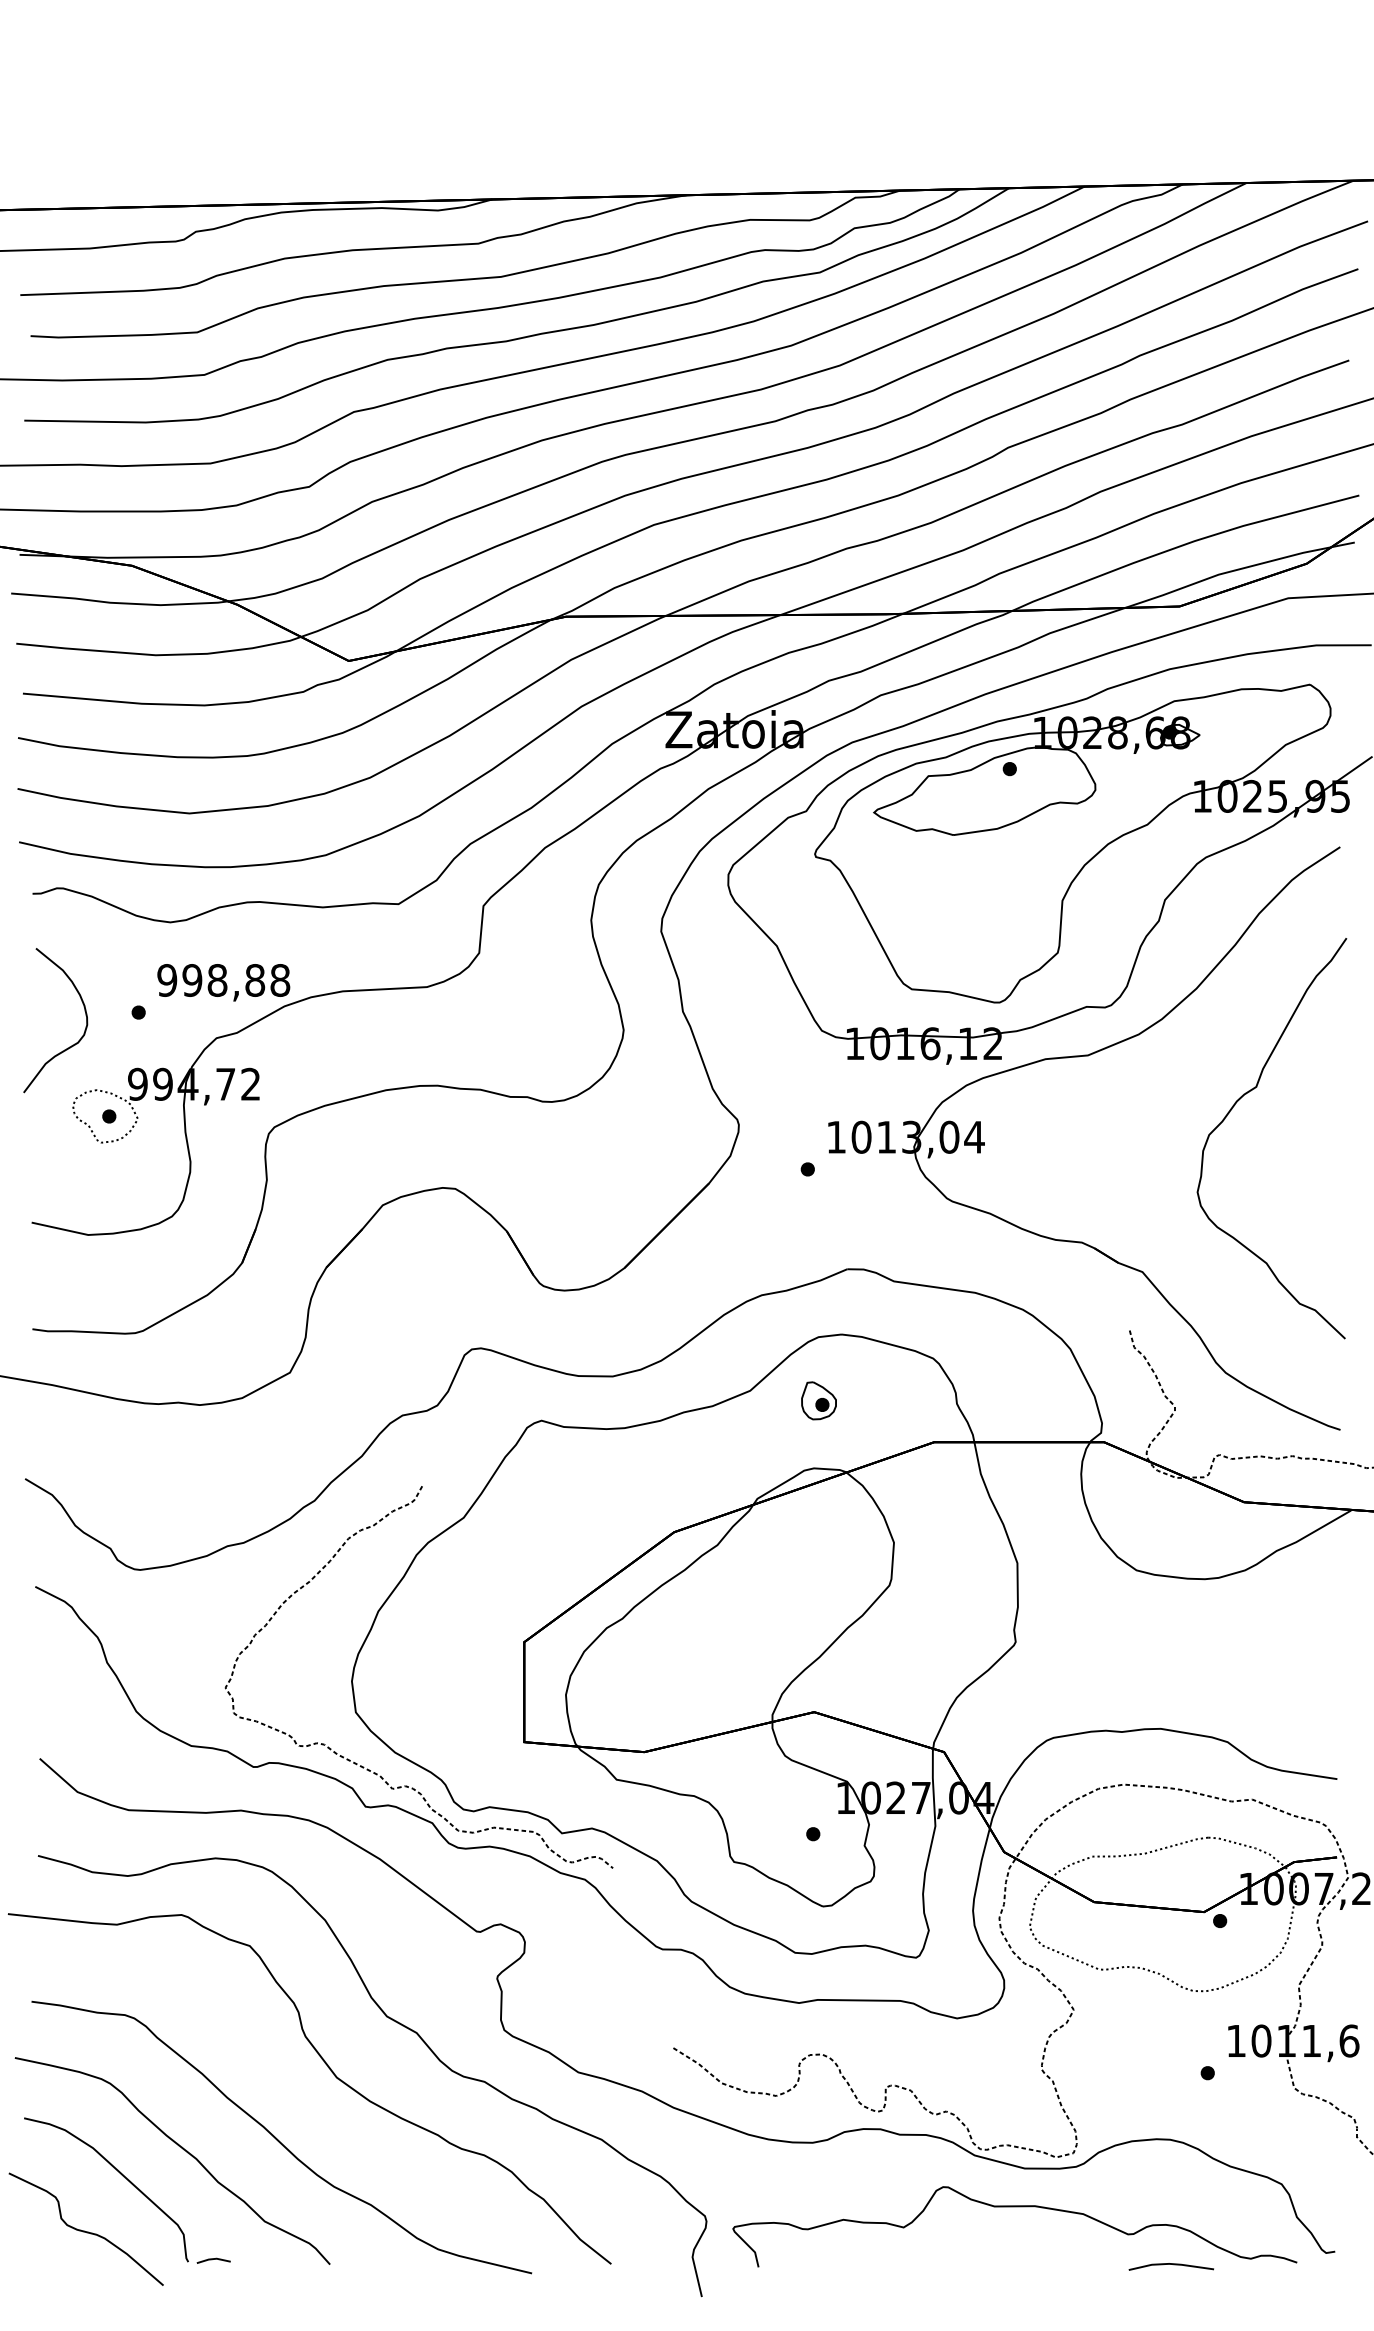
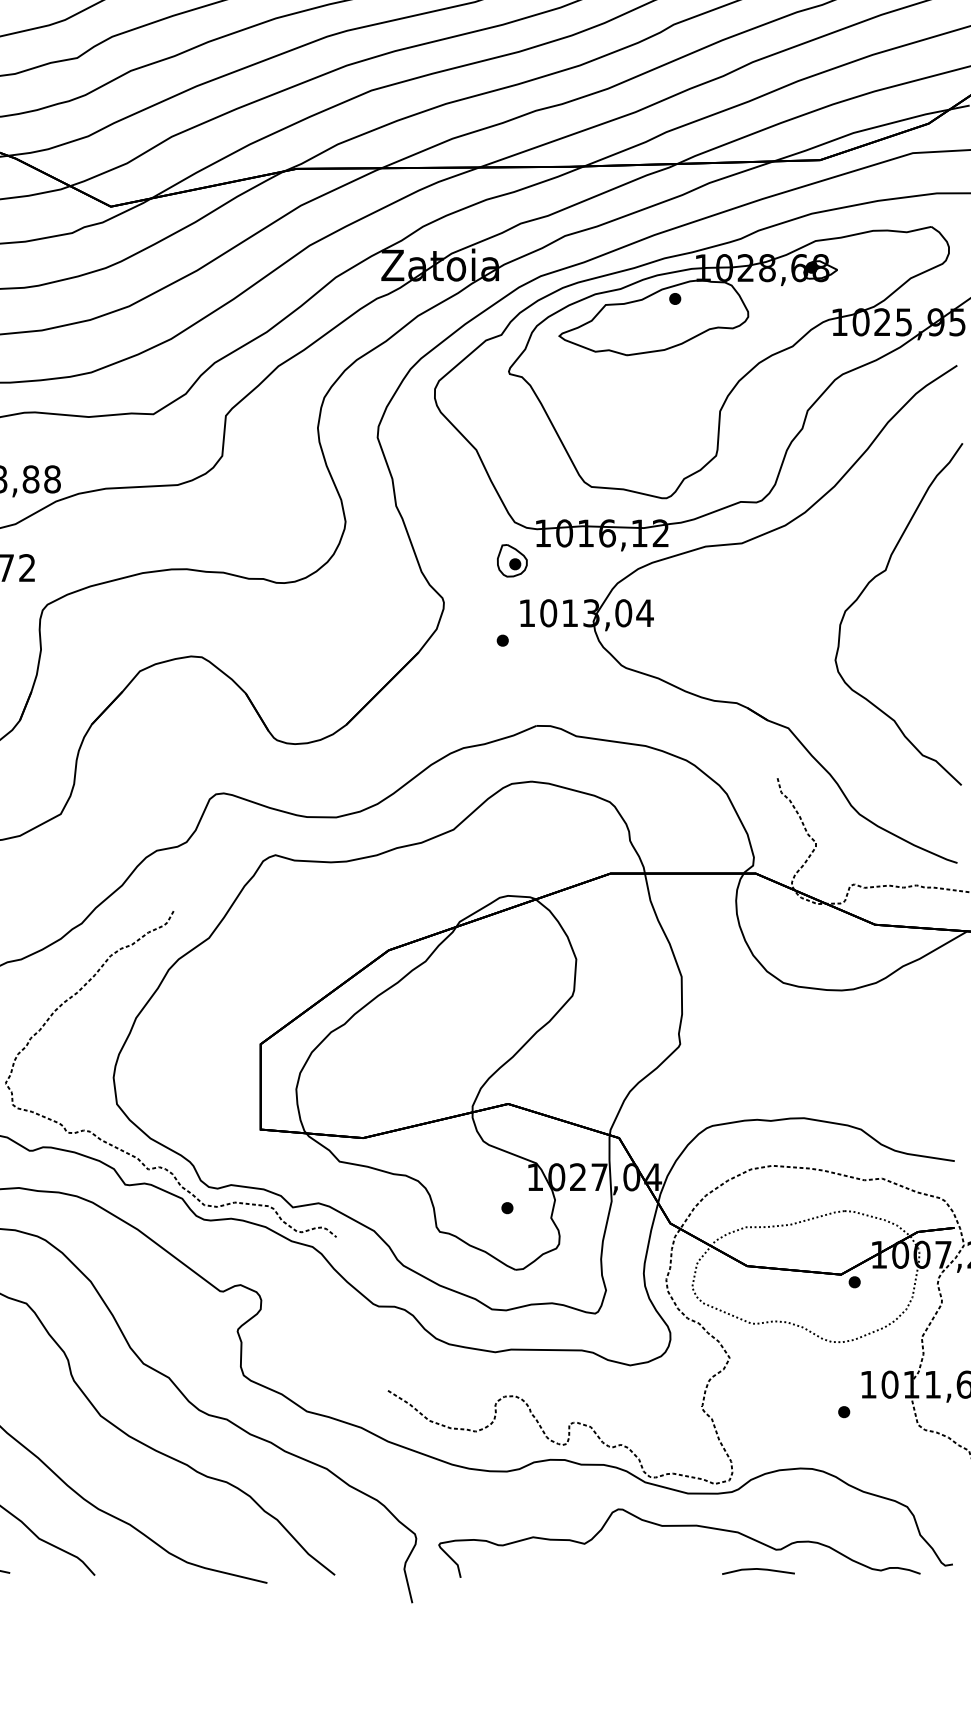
part: (818, 1400) -> (511, 560), moved
line: (1170, 2264) -> (757, 1569), moved

